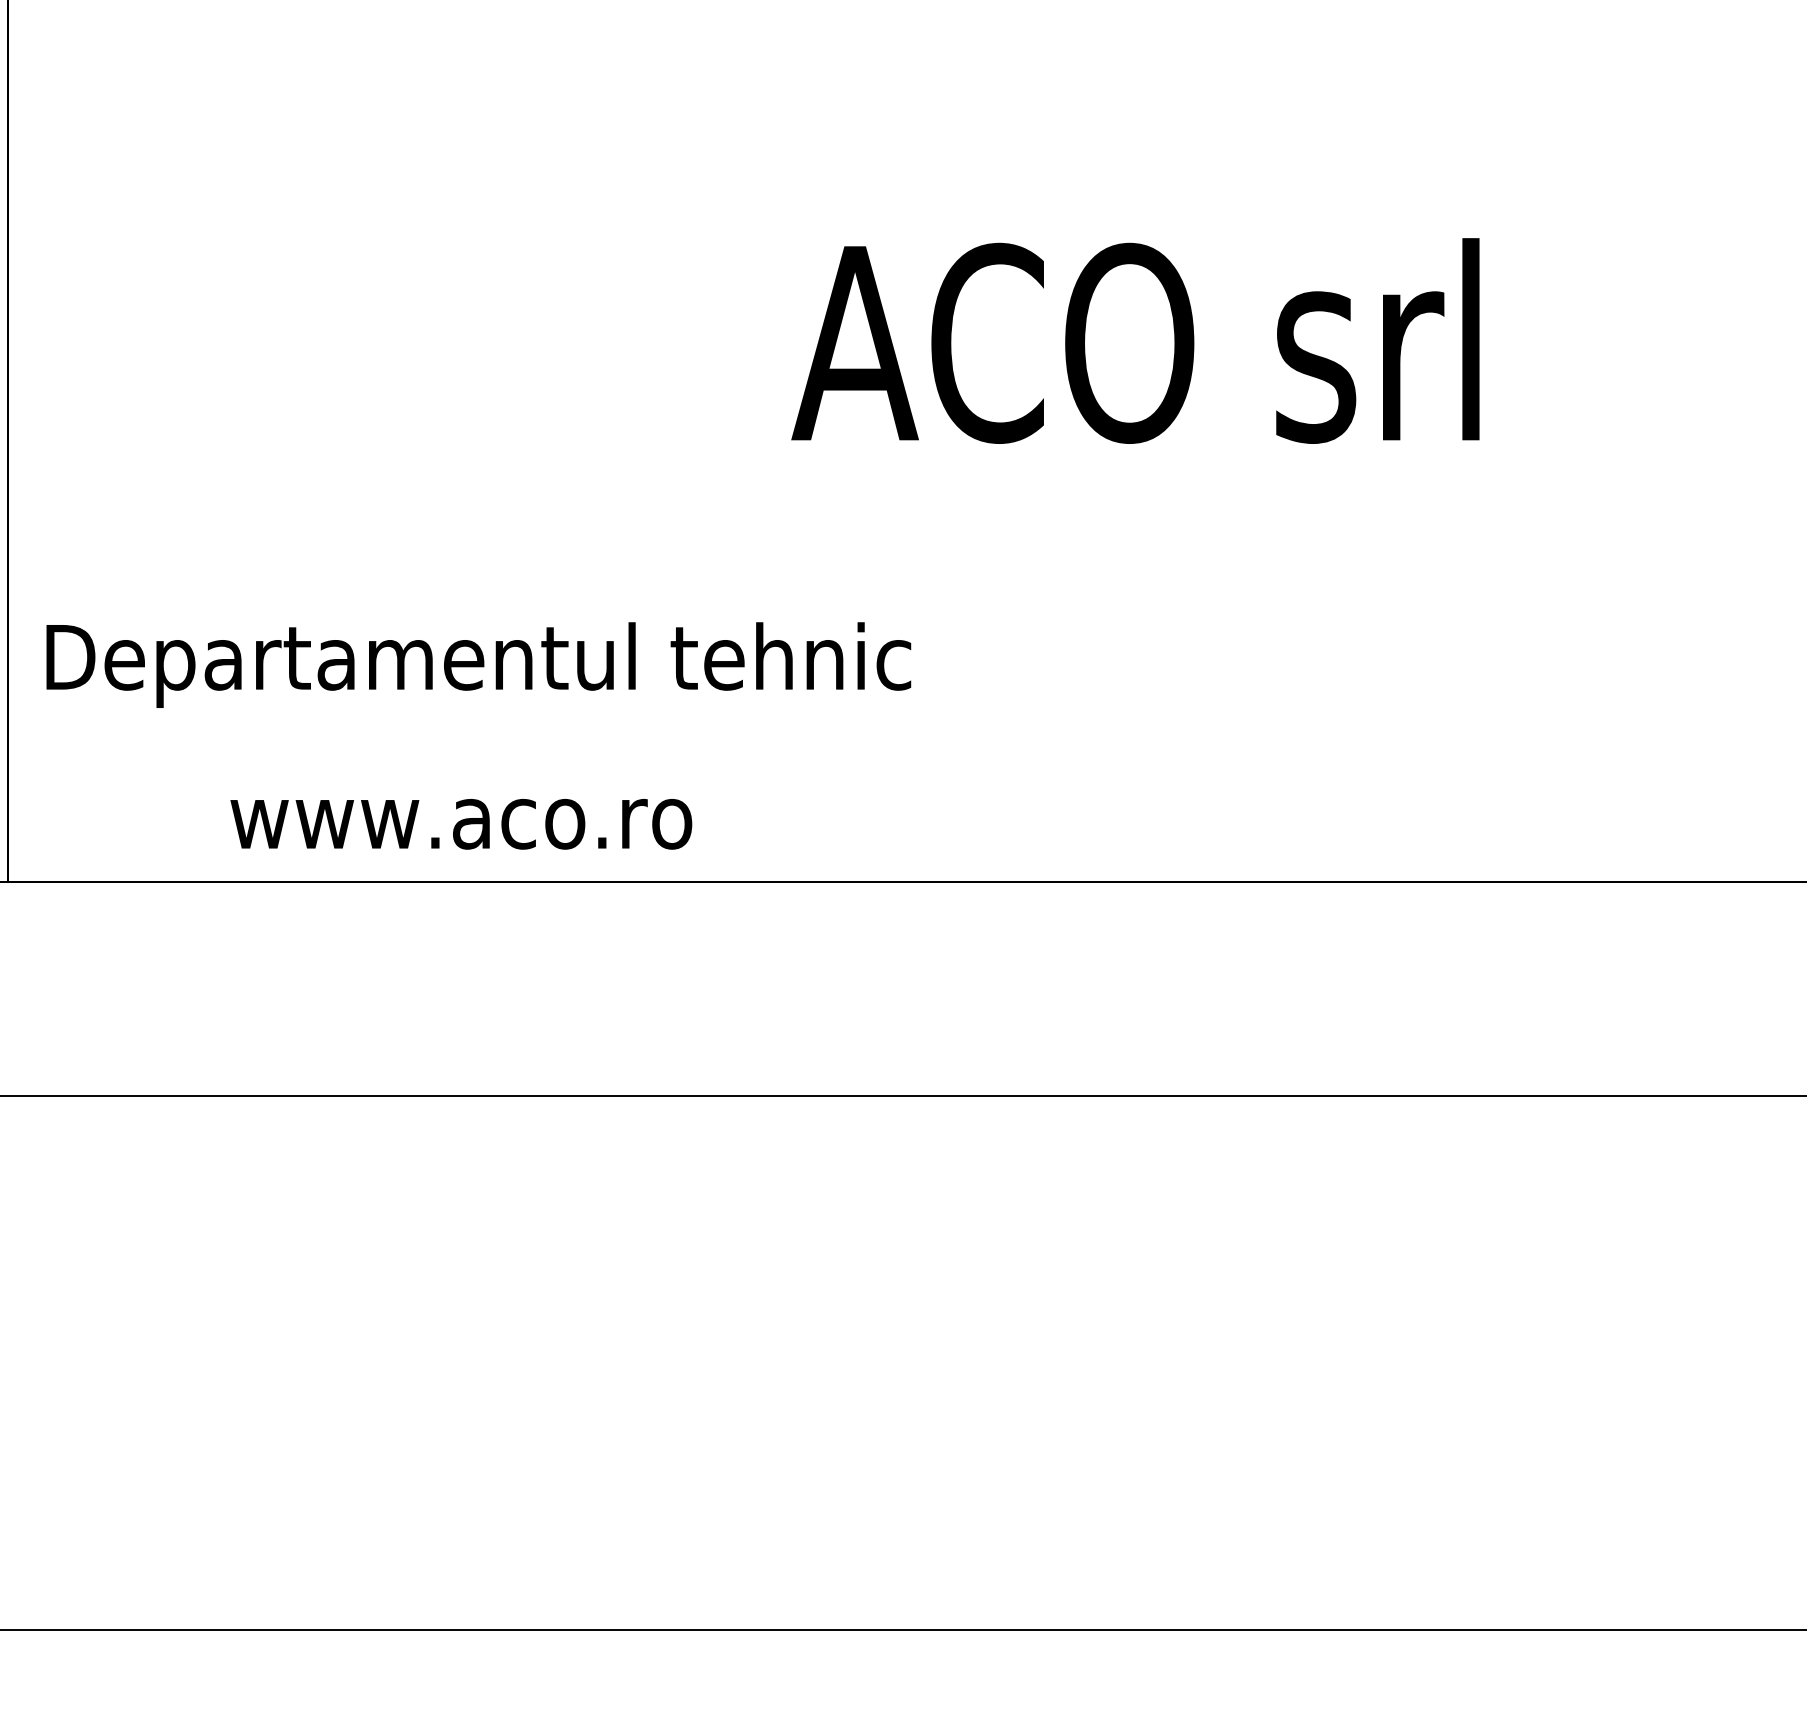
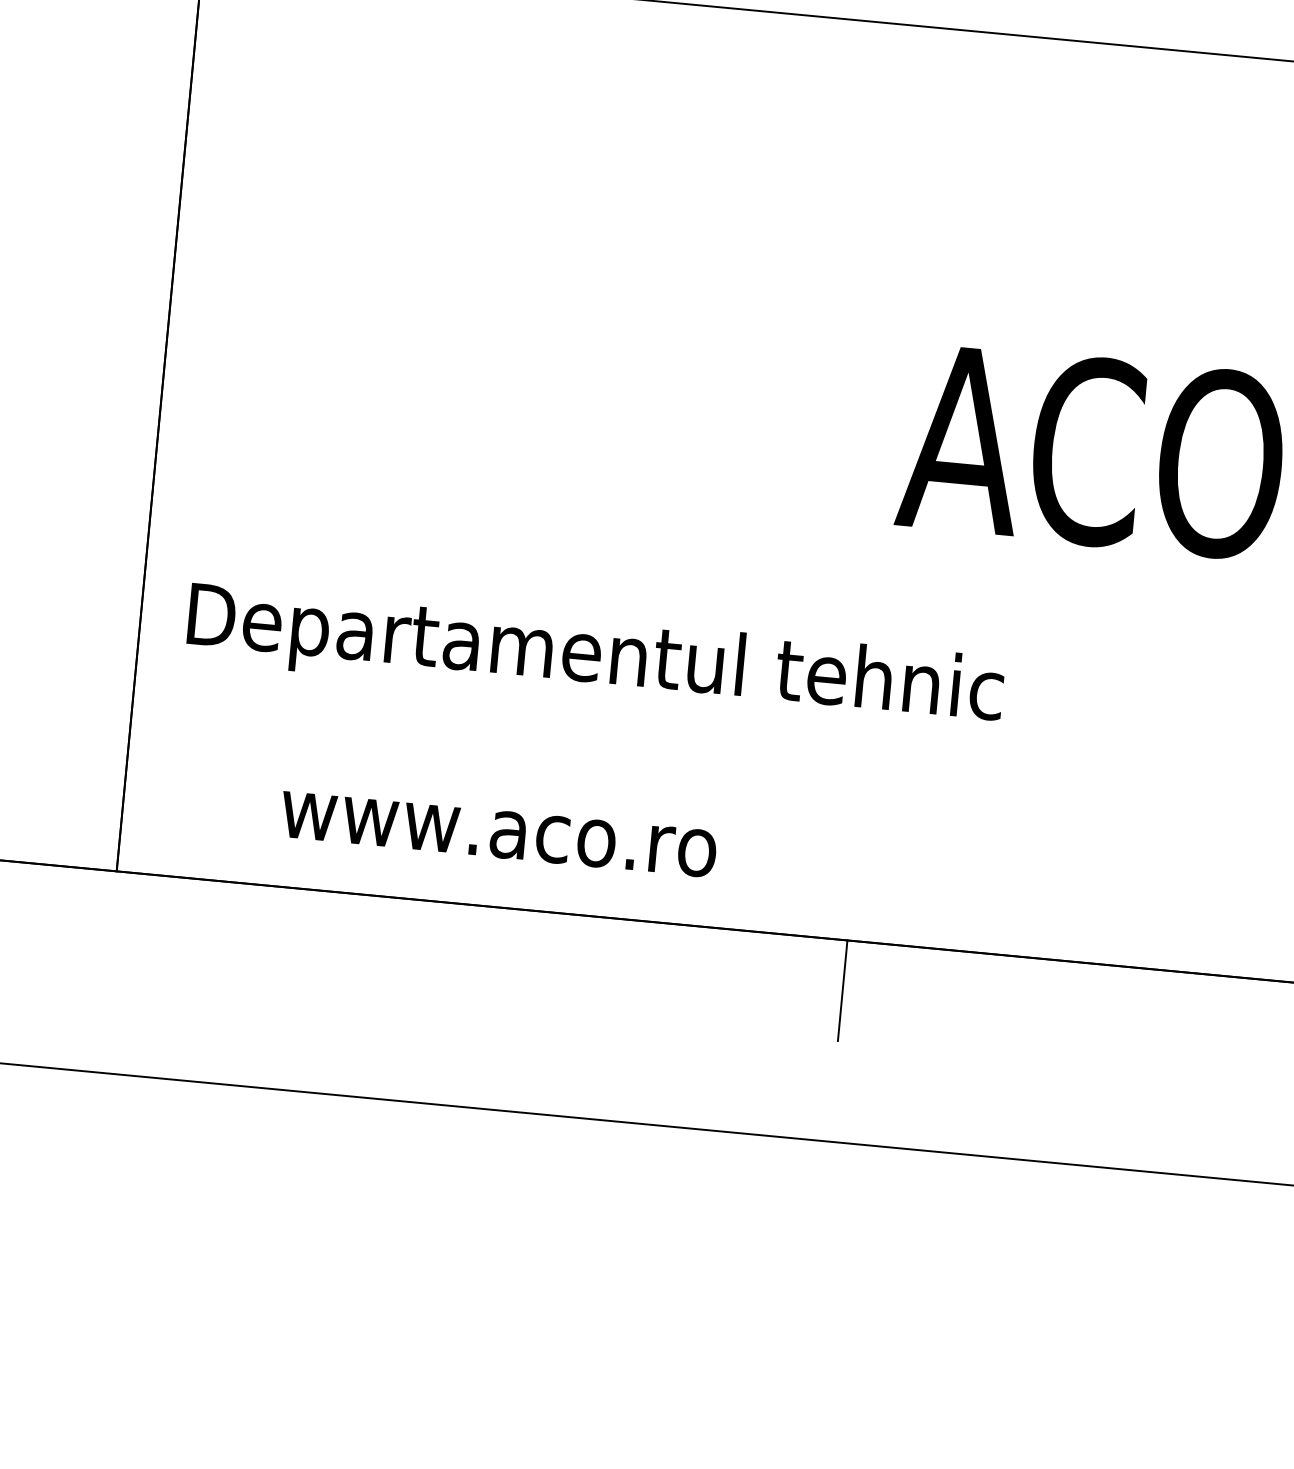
text: (478, 664) -> (595, 658), moved
text: (461, 824) -> (498, 834), moved
line: (784, 935) -> (843, 990), added

